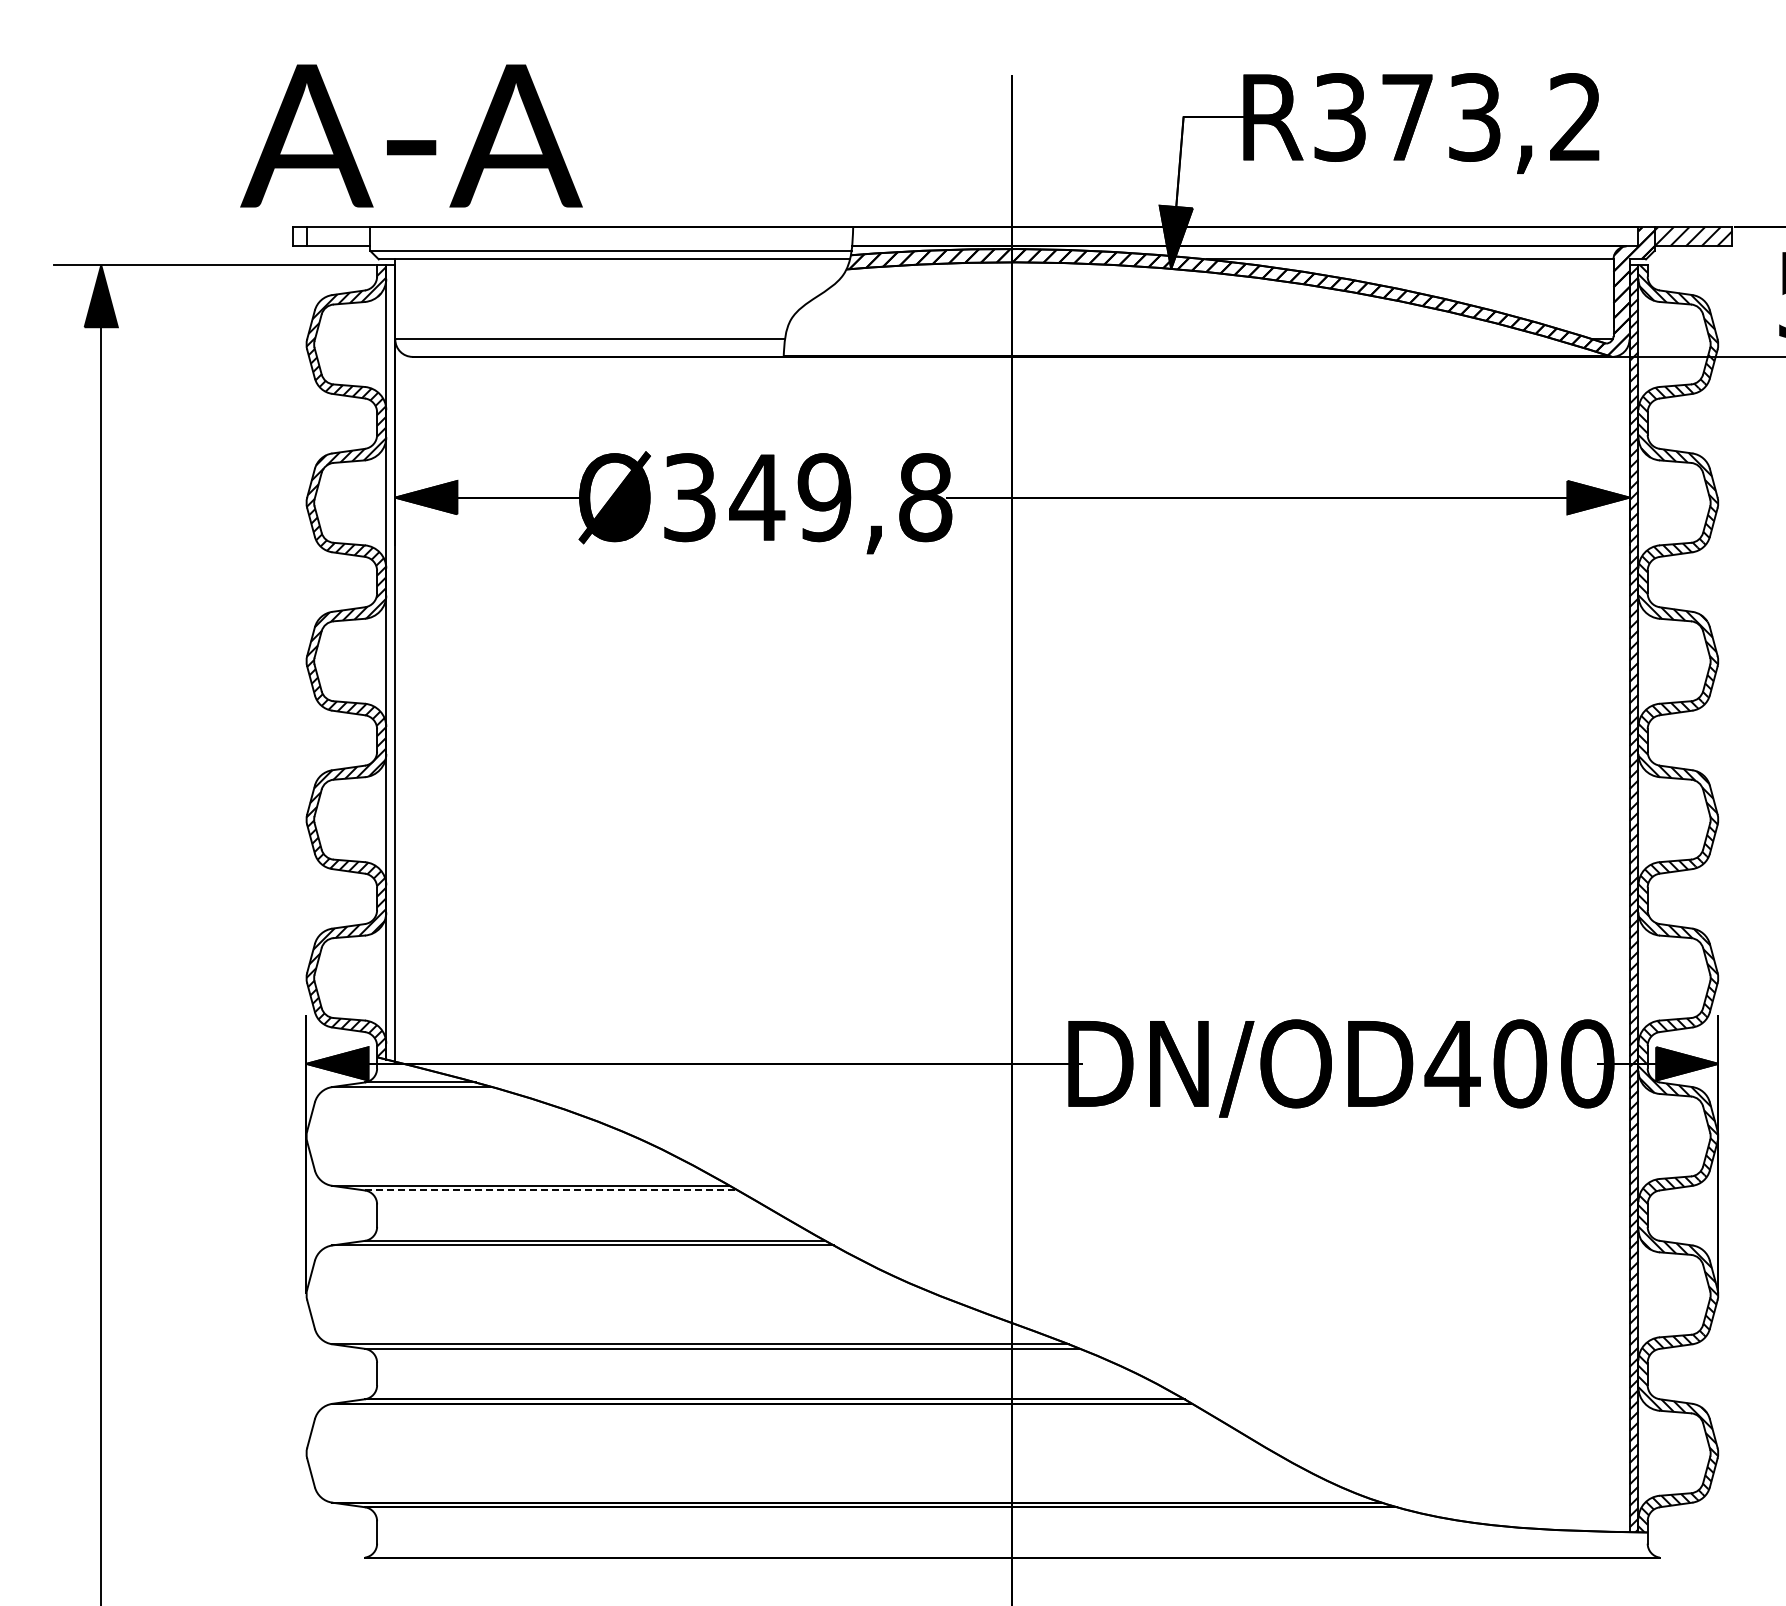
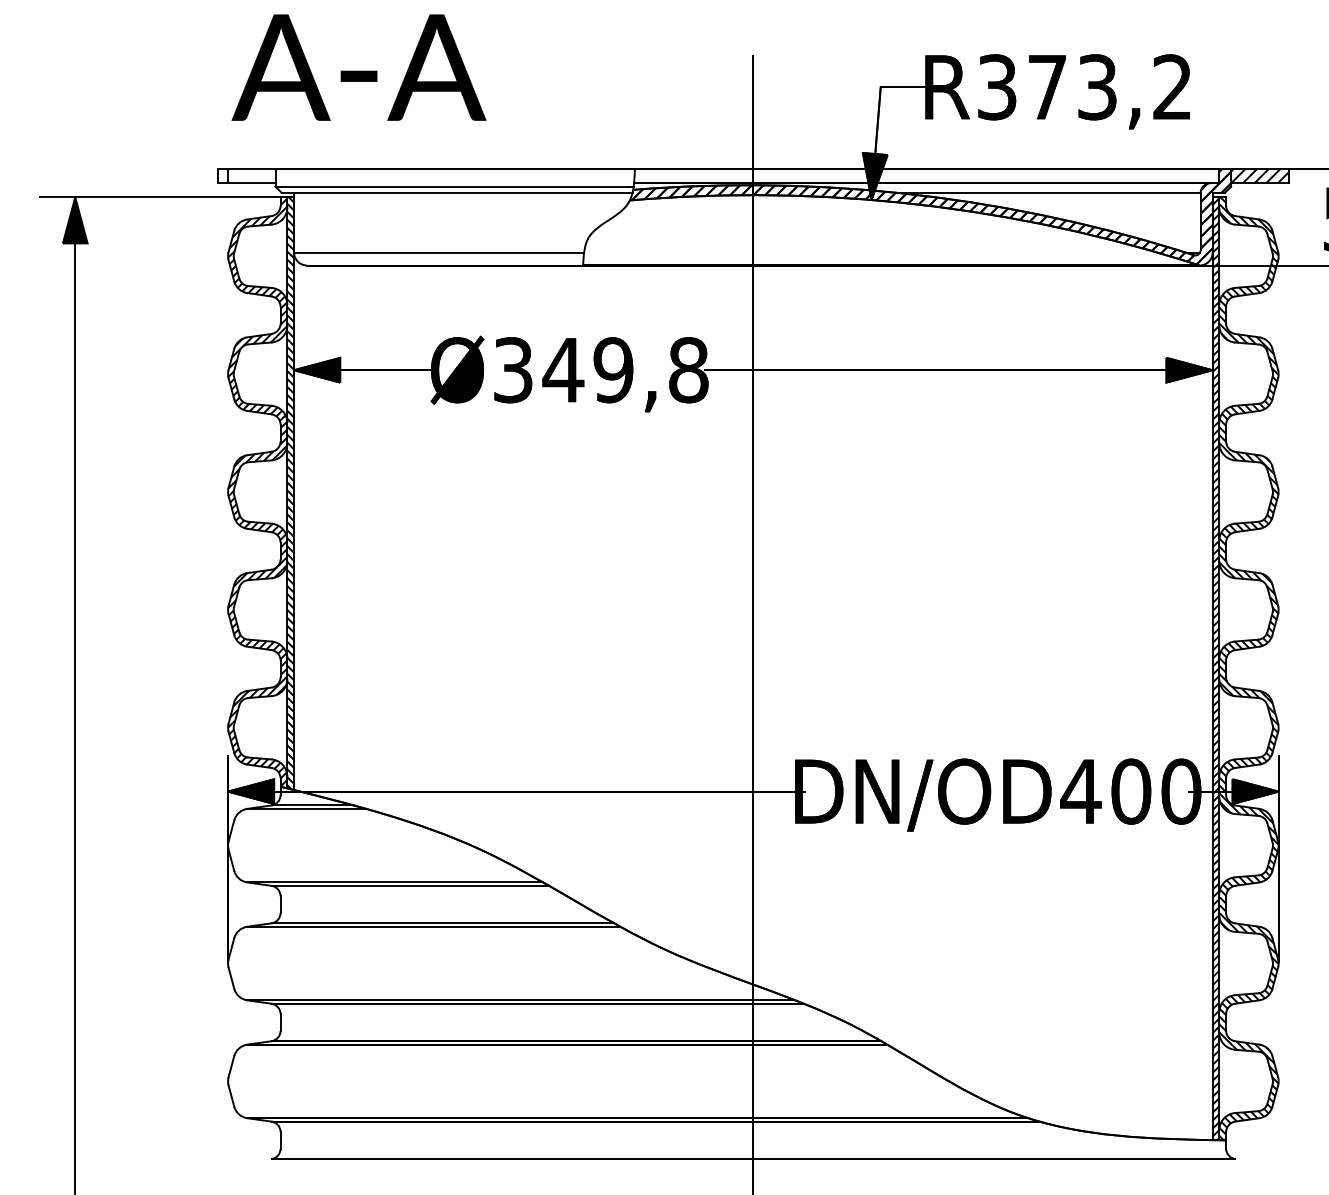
text: (411, 135) -> (359, 67), moved
hatch: (390, 662) -> (290, 492), added
line: (551, 1190) -> (410, 885), dashed -> solid

